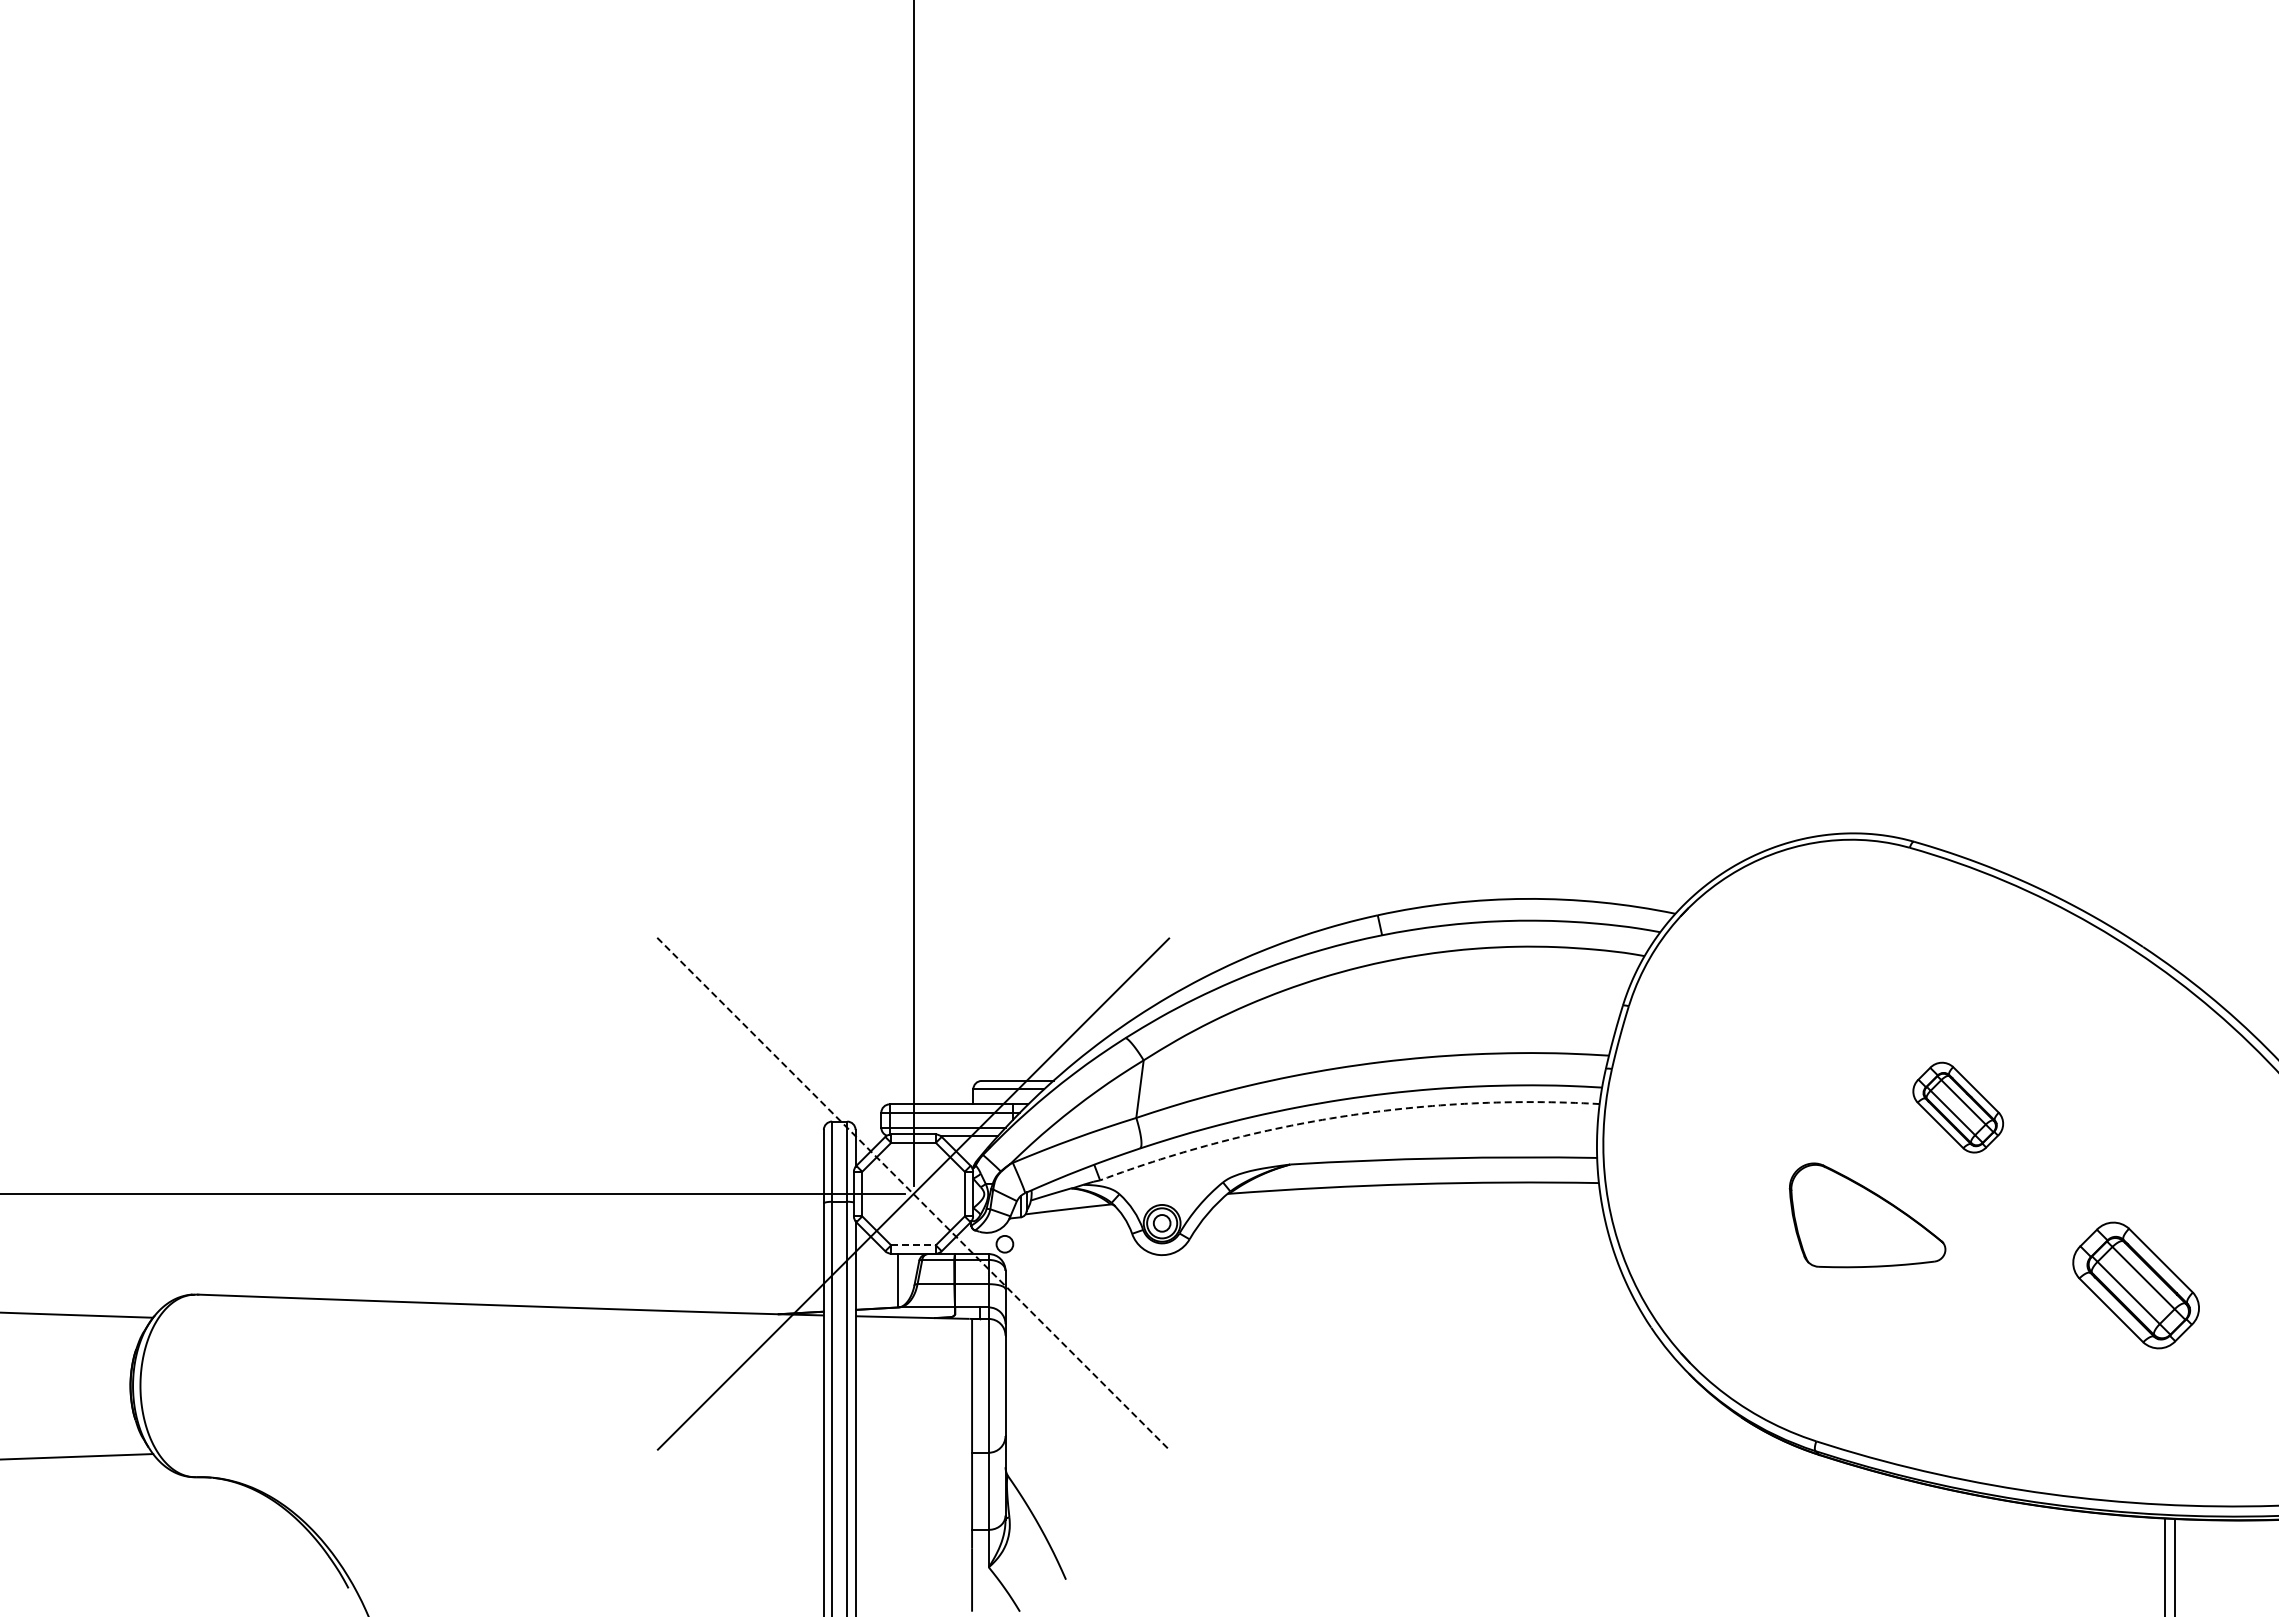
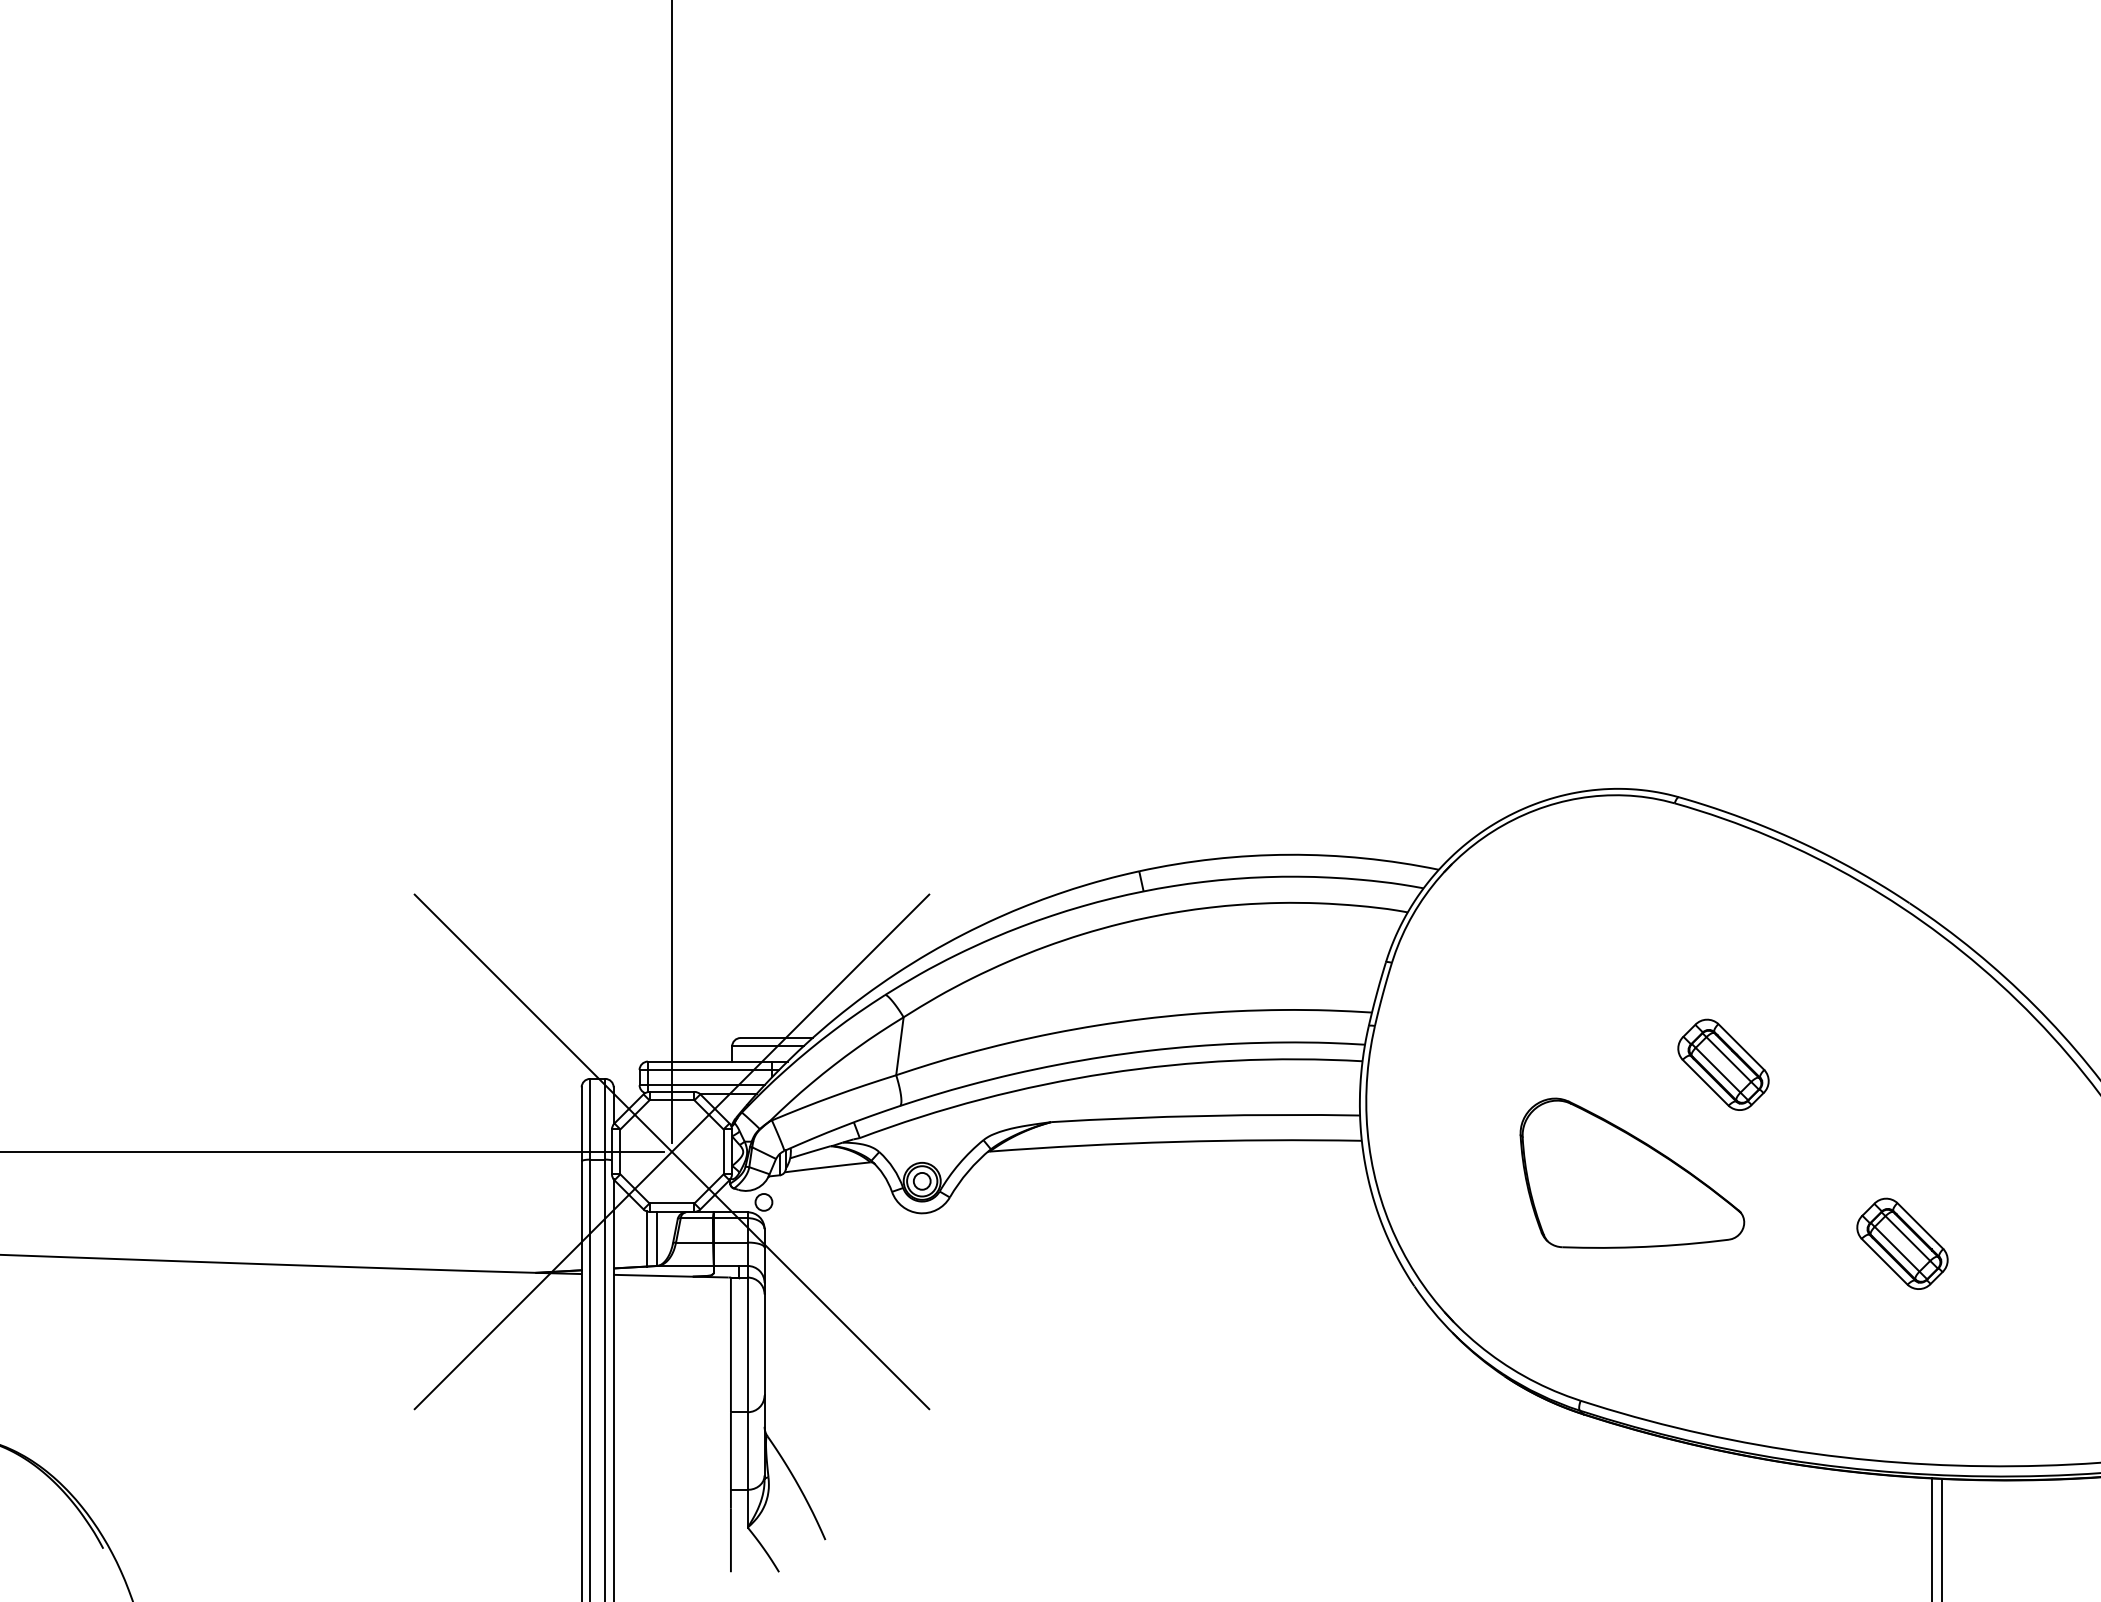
arc: (1345, 1116) -> (1106, 1073), dashed -> solid
line: (913, 1194) -> (671, 1152), dashed -> solid
part: (1867, 1215) -> (1632, 1173), size x1.43
line: (914, 1245) -> (672, 1203), dashed -> solid
line: (888, 1280) -> (646, 1238), added
part: (2135, 1285) -> (1901, 1243), size x0.71

